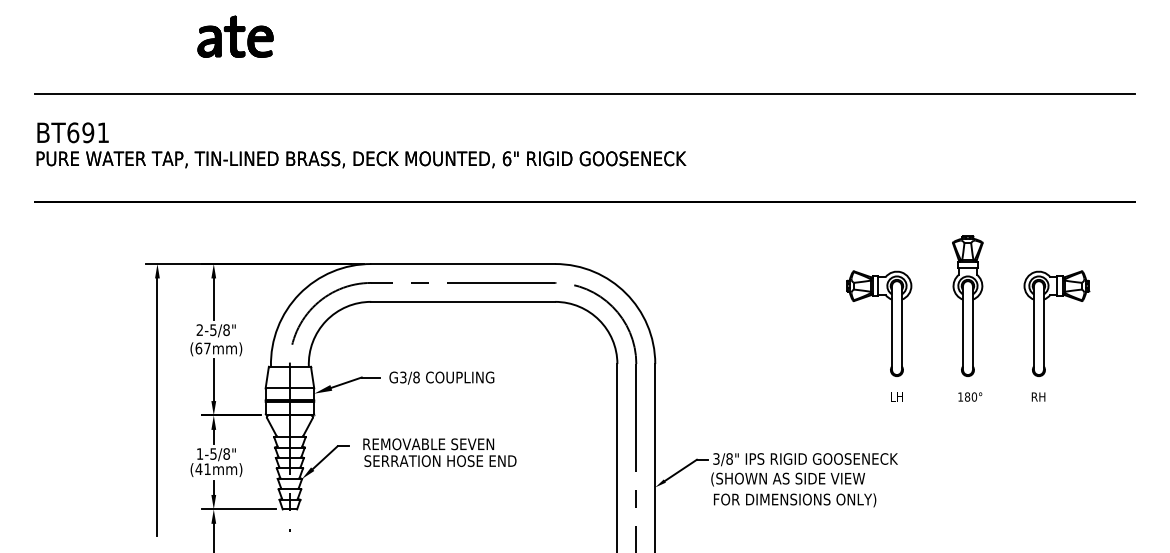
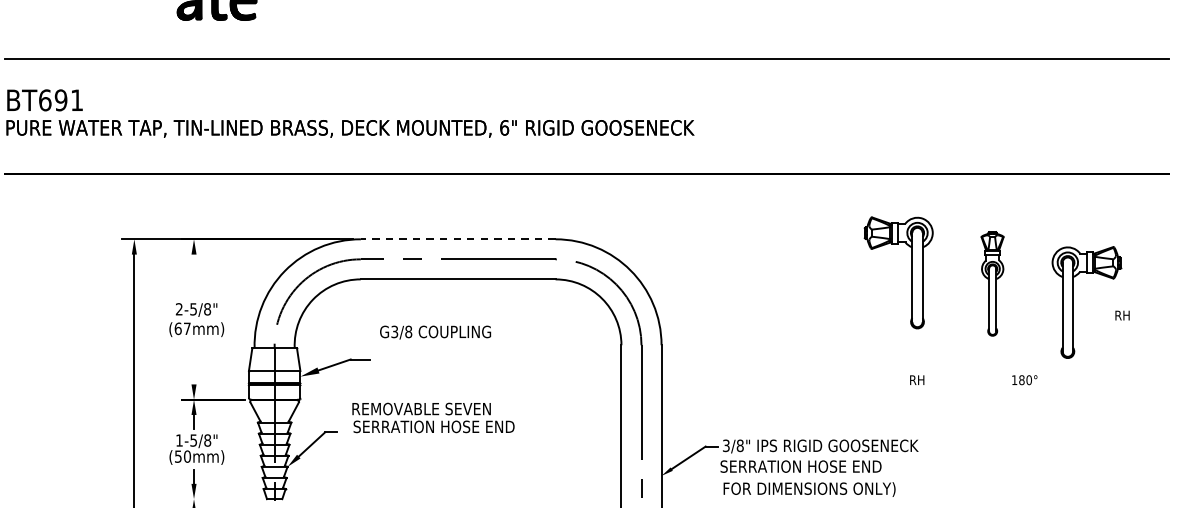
line: (463, 264) -> (458, 239), solid -> dashed
line: (213, 297) -> (193, 274), removed
part: (967, 305) -> (992, 283), size x0.7
part: (891, 323) -> (911, 272), moved
text: (441, 377) -> (435, 331), moved
line: (213, 381) -> (193, 363), removed
text: (896, 396) -> (917, 379), LH -> RH
text: (970, 396) -> (1025, 379), moved
text: (1038, 396) -> (1122, 315), moved
text: (439, 452) -> (433, 417), moved
text: (202, 469) -> (182, 456), (41mm) -> (50mm)
text: (788, 479) -> (802, 467), (SHOWN AS SIDE VIEW -> SERRATION HOSE END
line: (238, 509) -> (220, 499), removed

